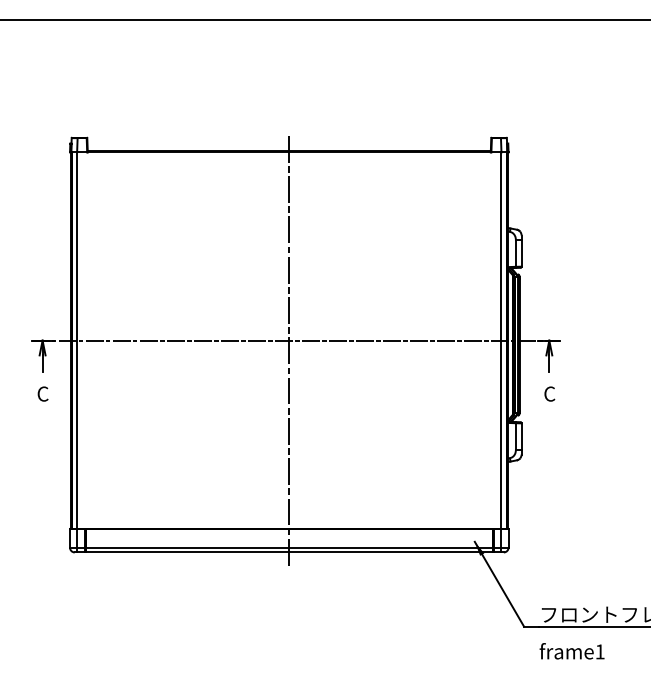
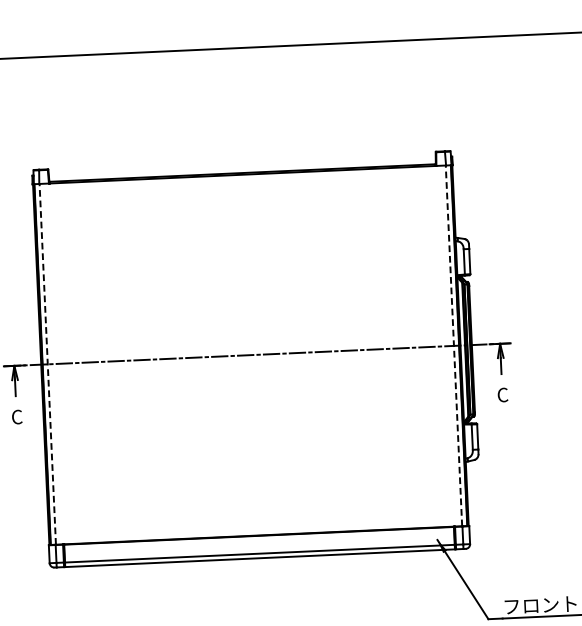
line: (77, 340) -> (47, 364), solid -> dashed
line: (501, 340) -> (454, 345), solid -> dashed
line: (289, 351) -> (251, 365), removed

